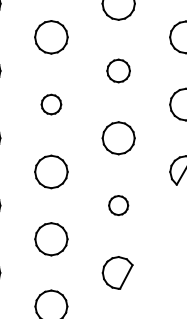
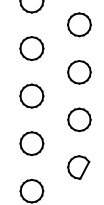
part: (118, 70) -> (79, 24), size x1.43
part: (51, 104) -> (31, 48), size x1.67
part: (118, 205) -> (79, 119), size x1.67

